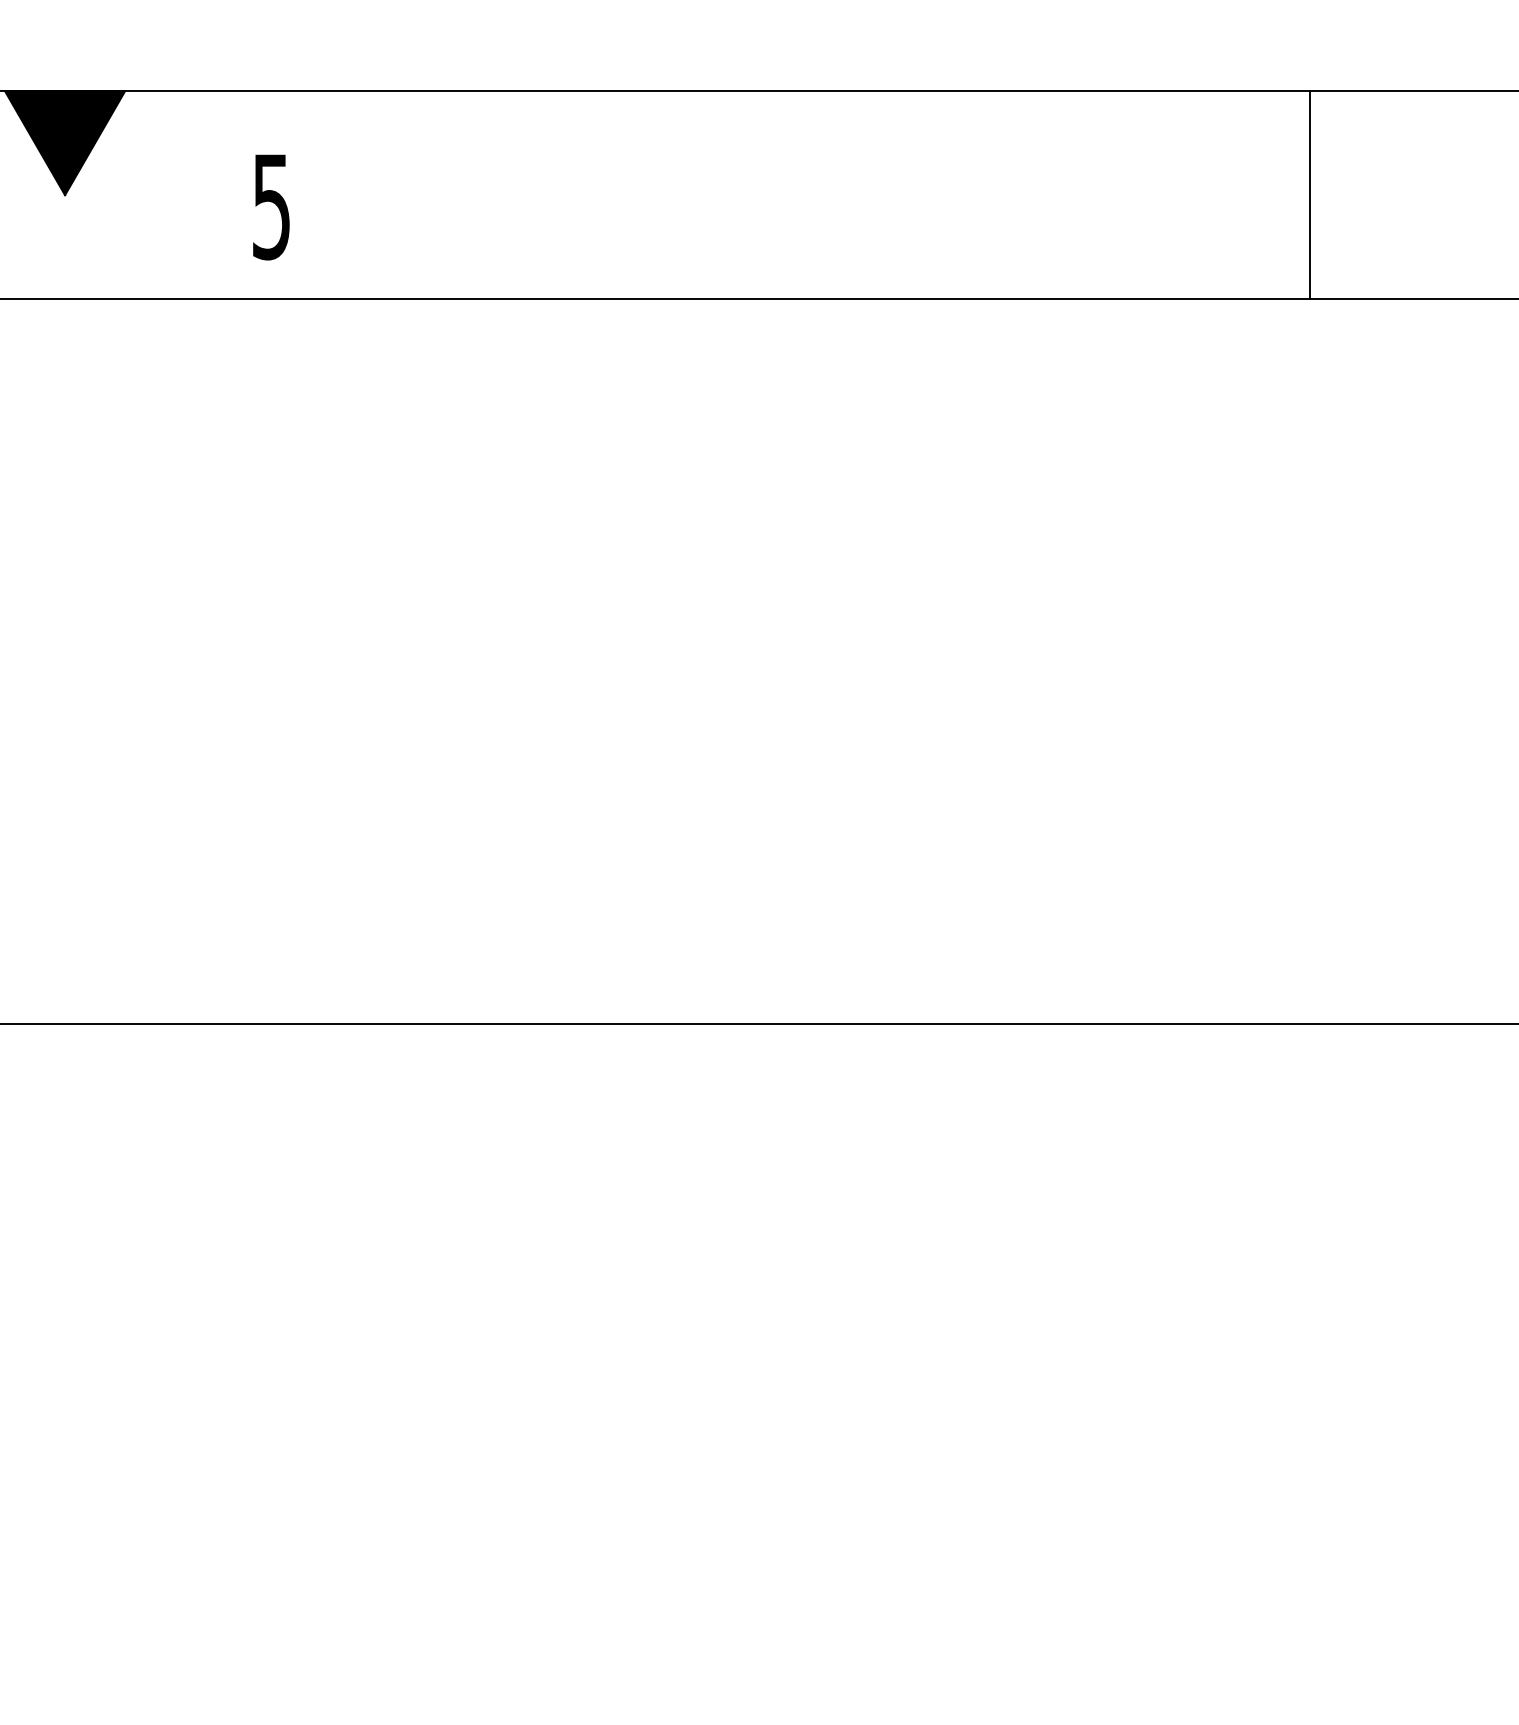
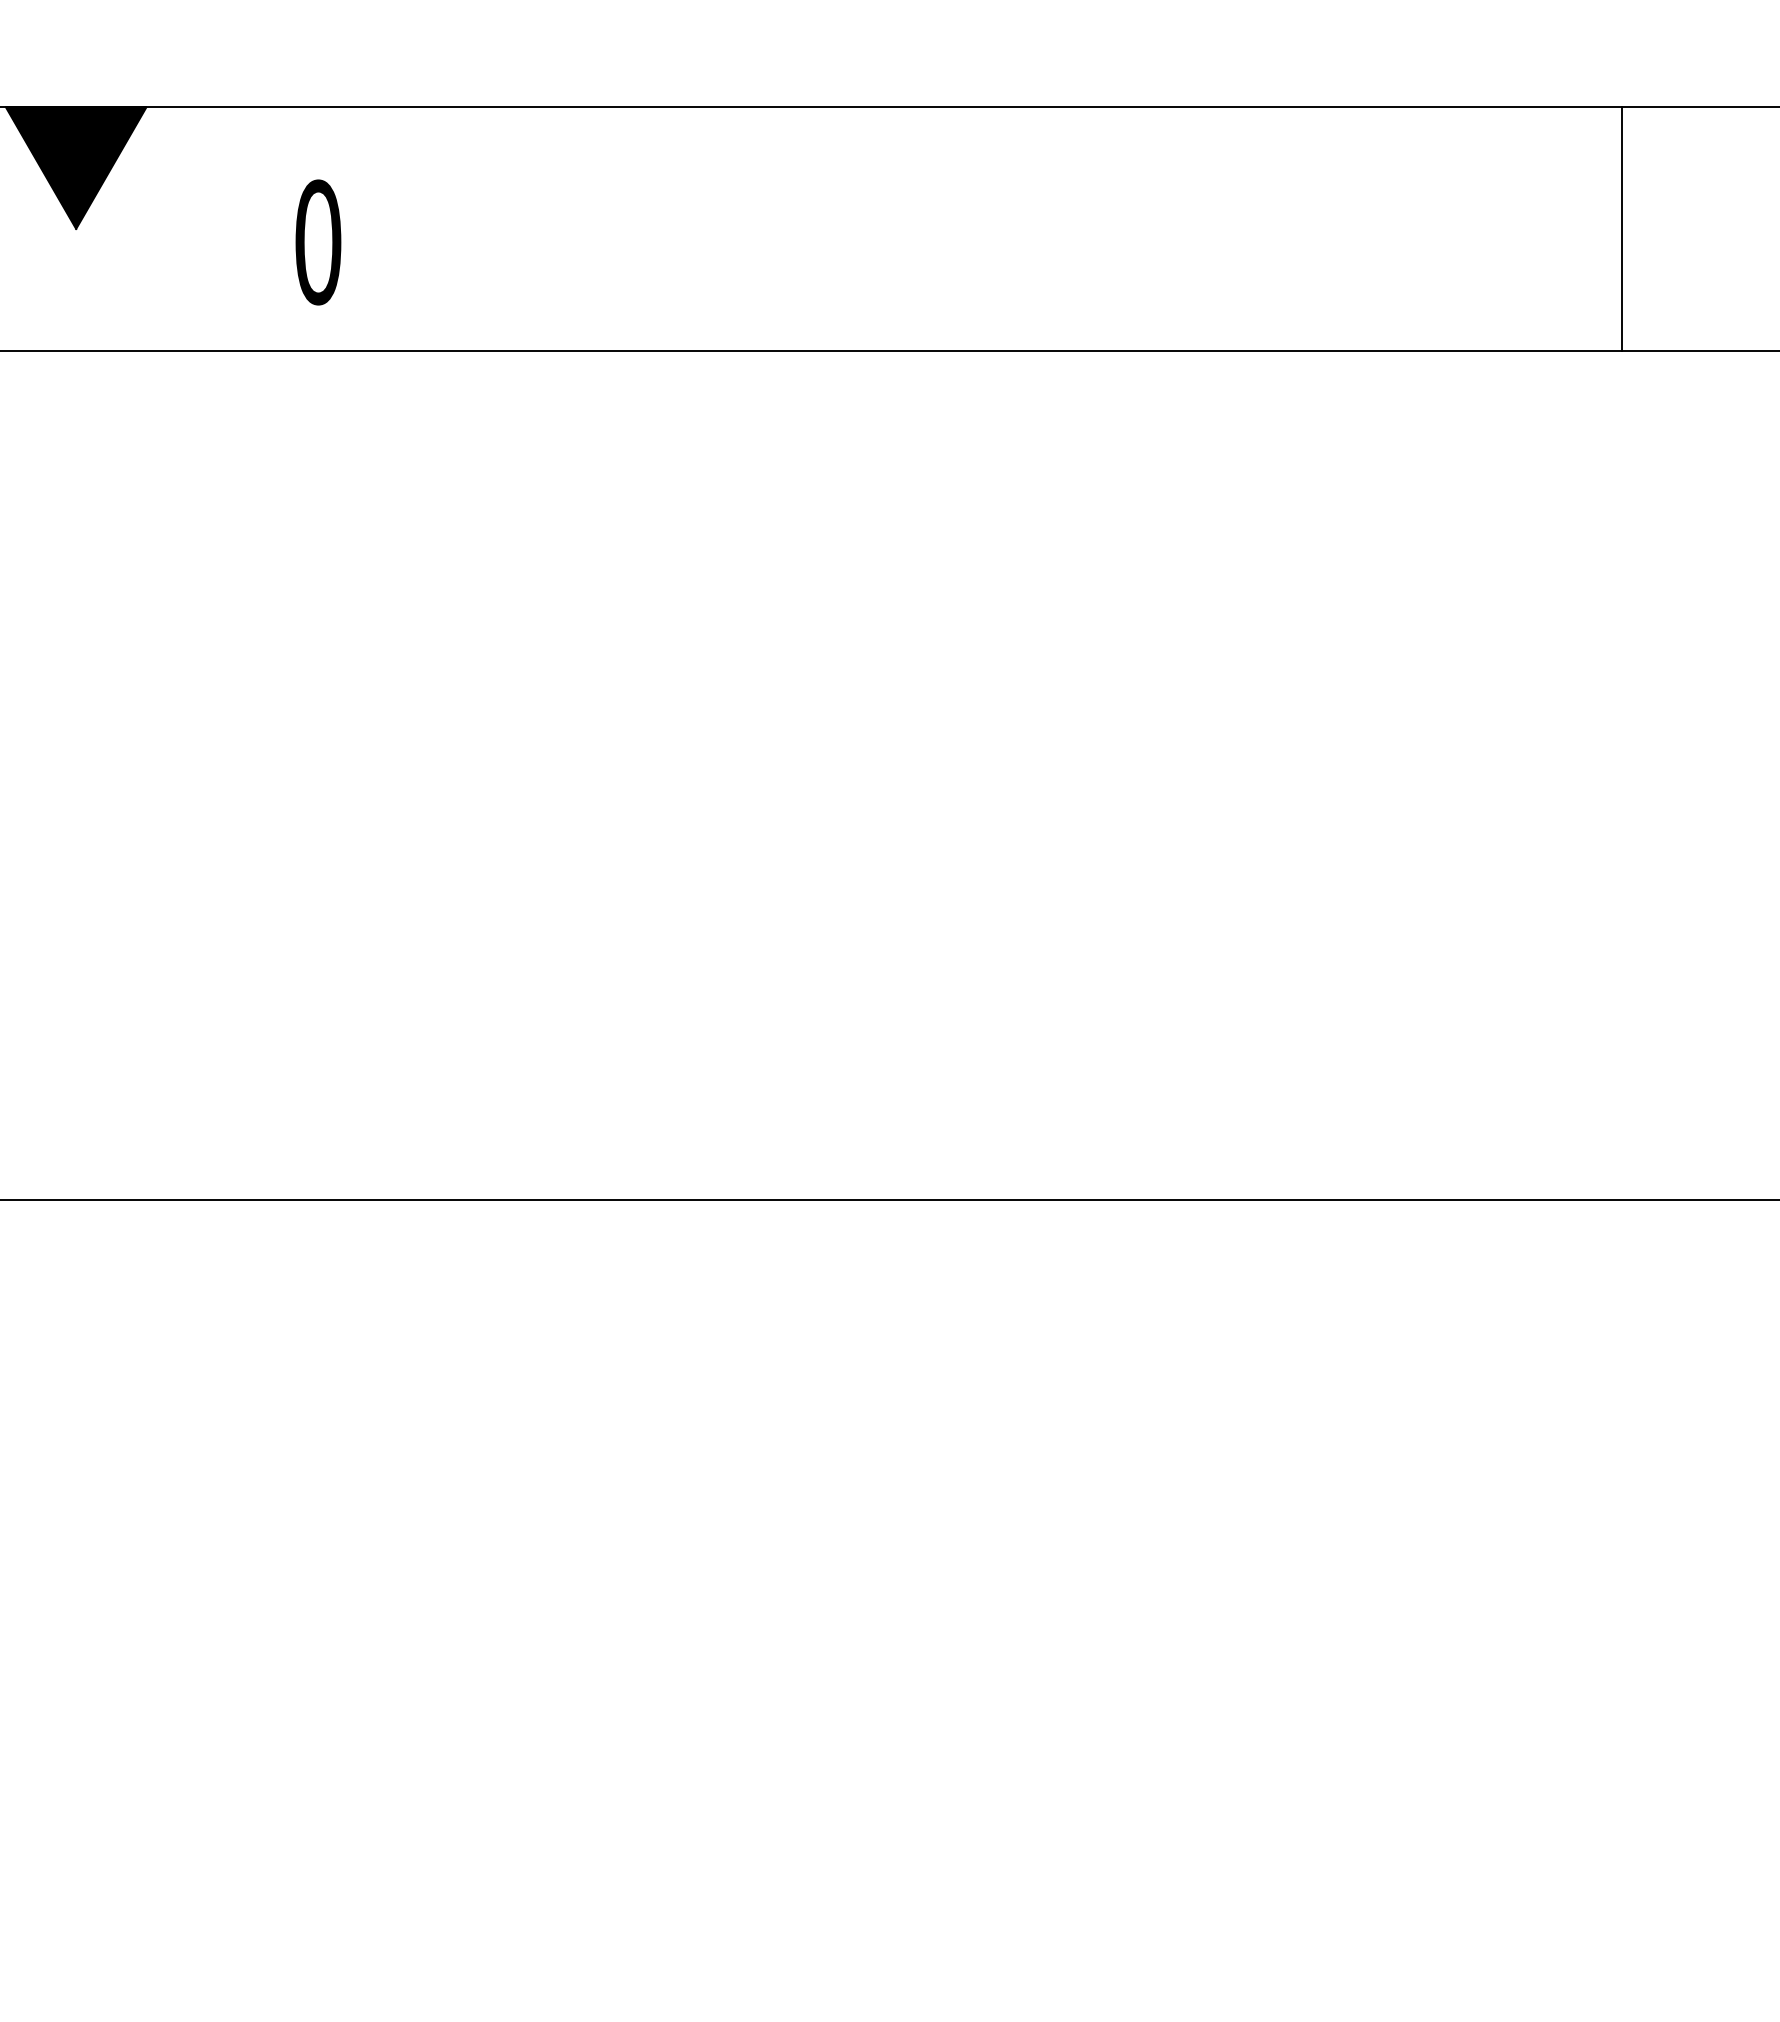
line: (1310, 194) -> (1622, 228), moved
text: (271, 206) -> (318, 242), 5 -> 0

